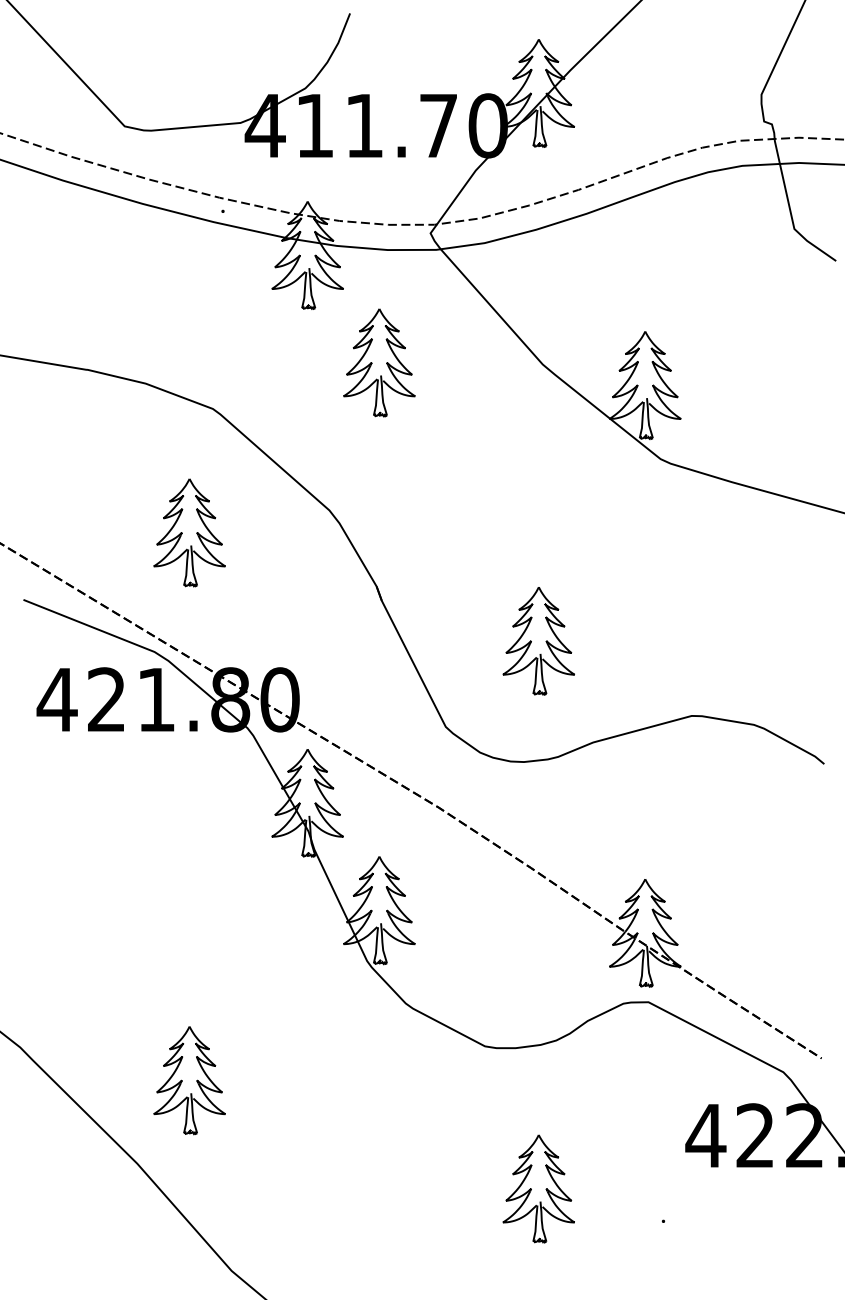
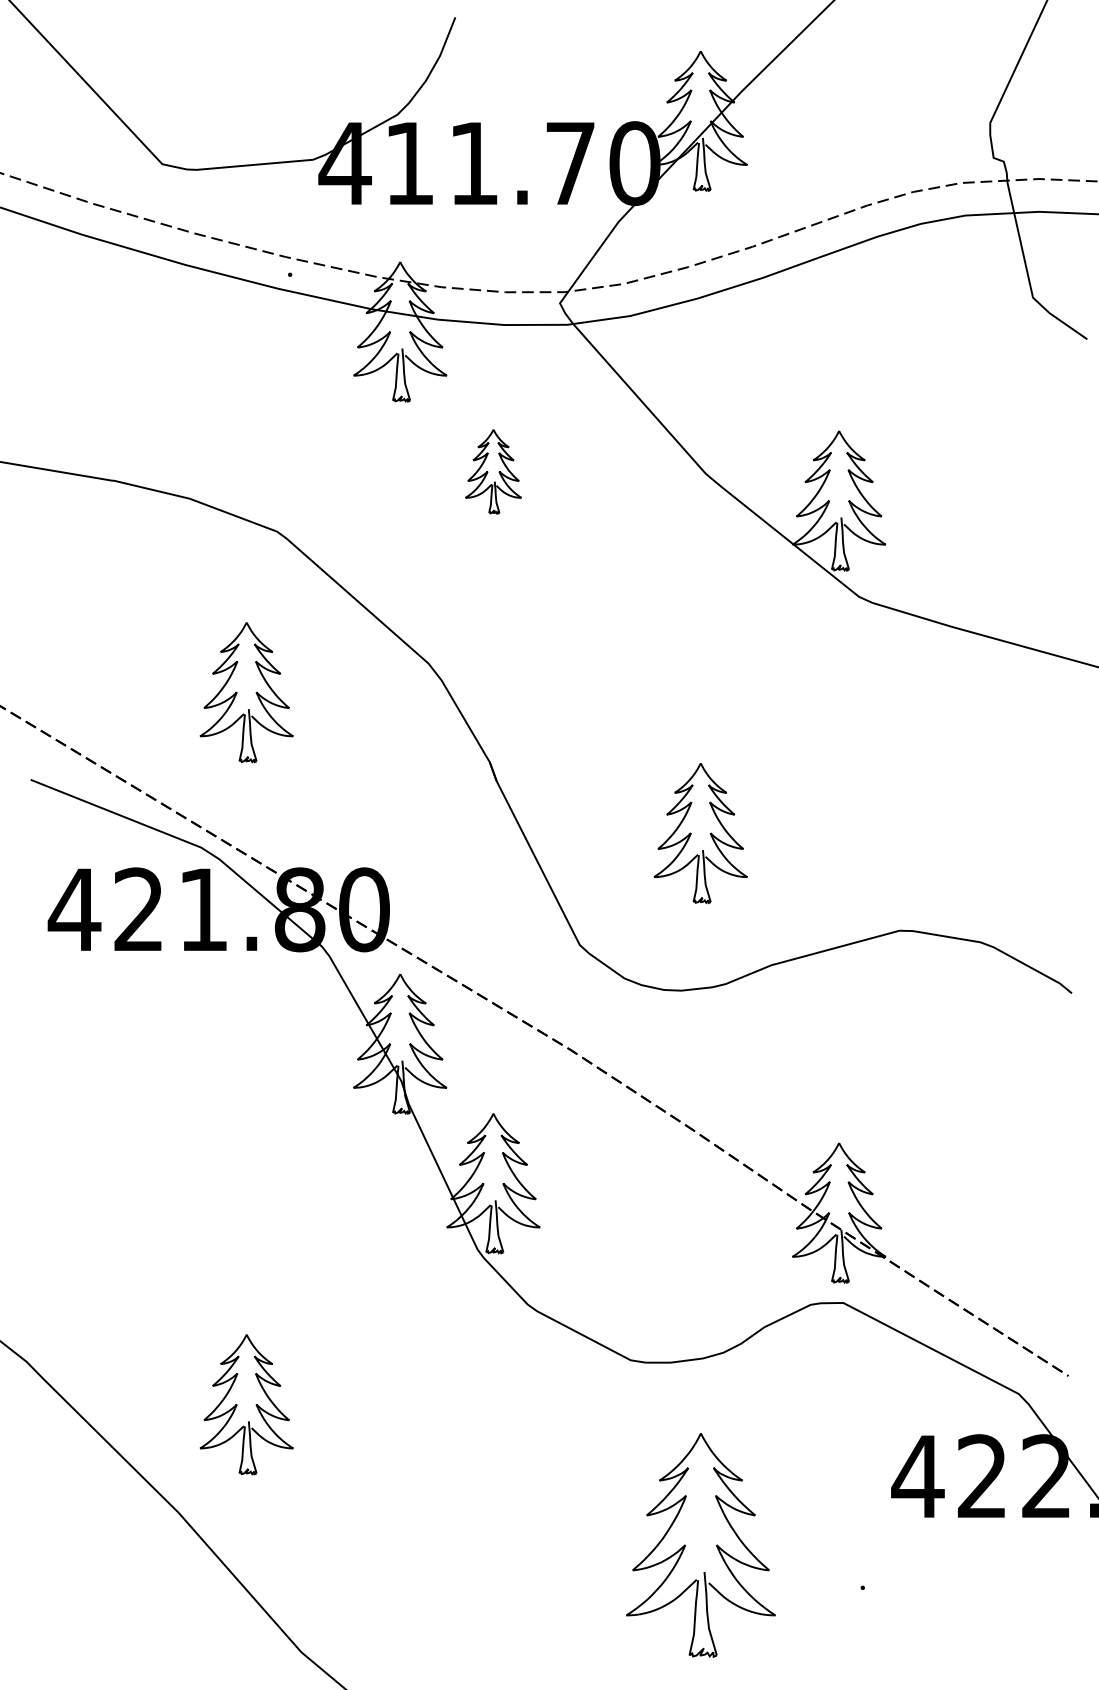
part: (379, 362) -> (493, 471), size x0.6
part: (538, 1188) -> (700, 1545), size x1.6

